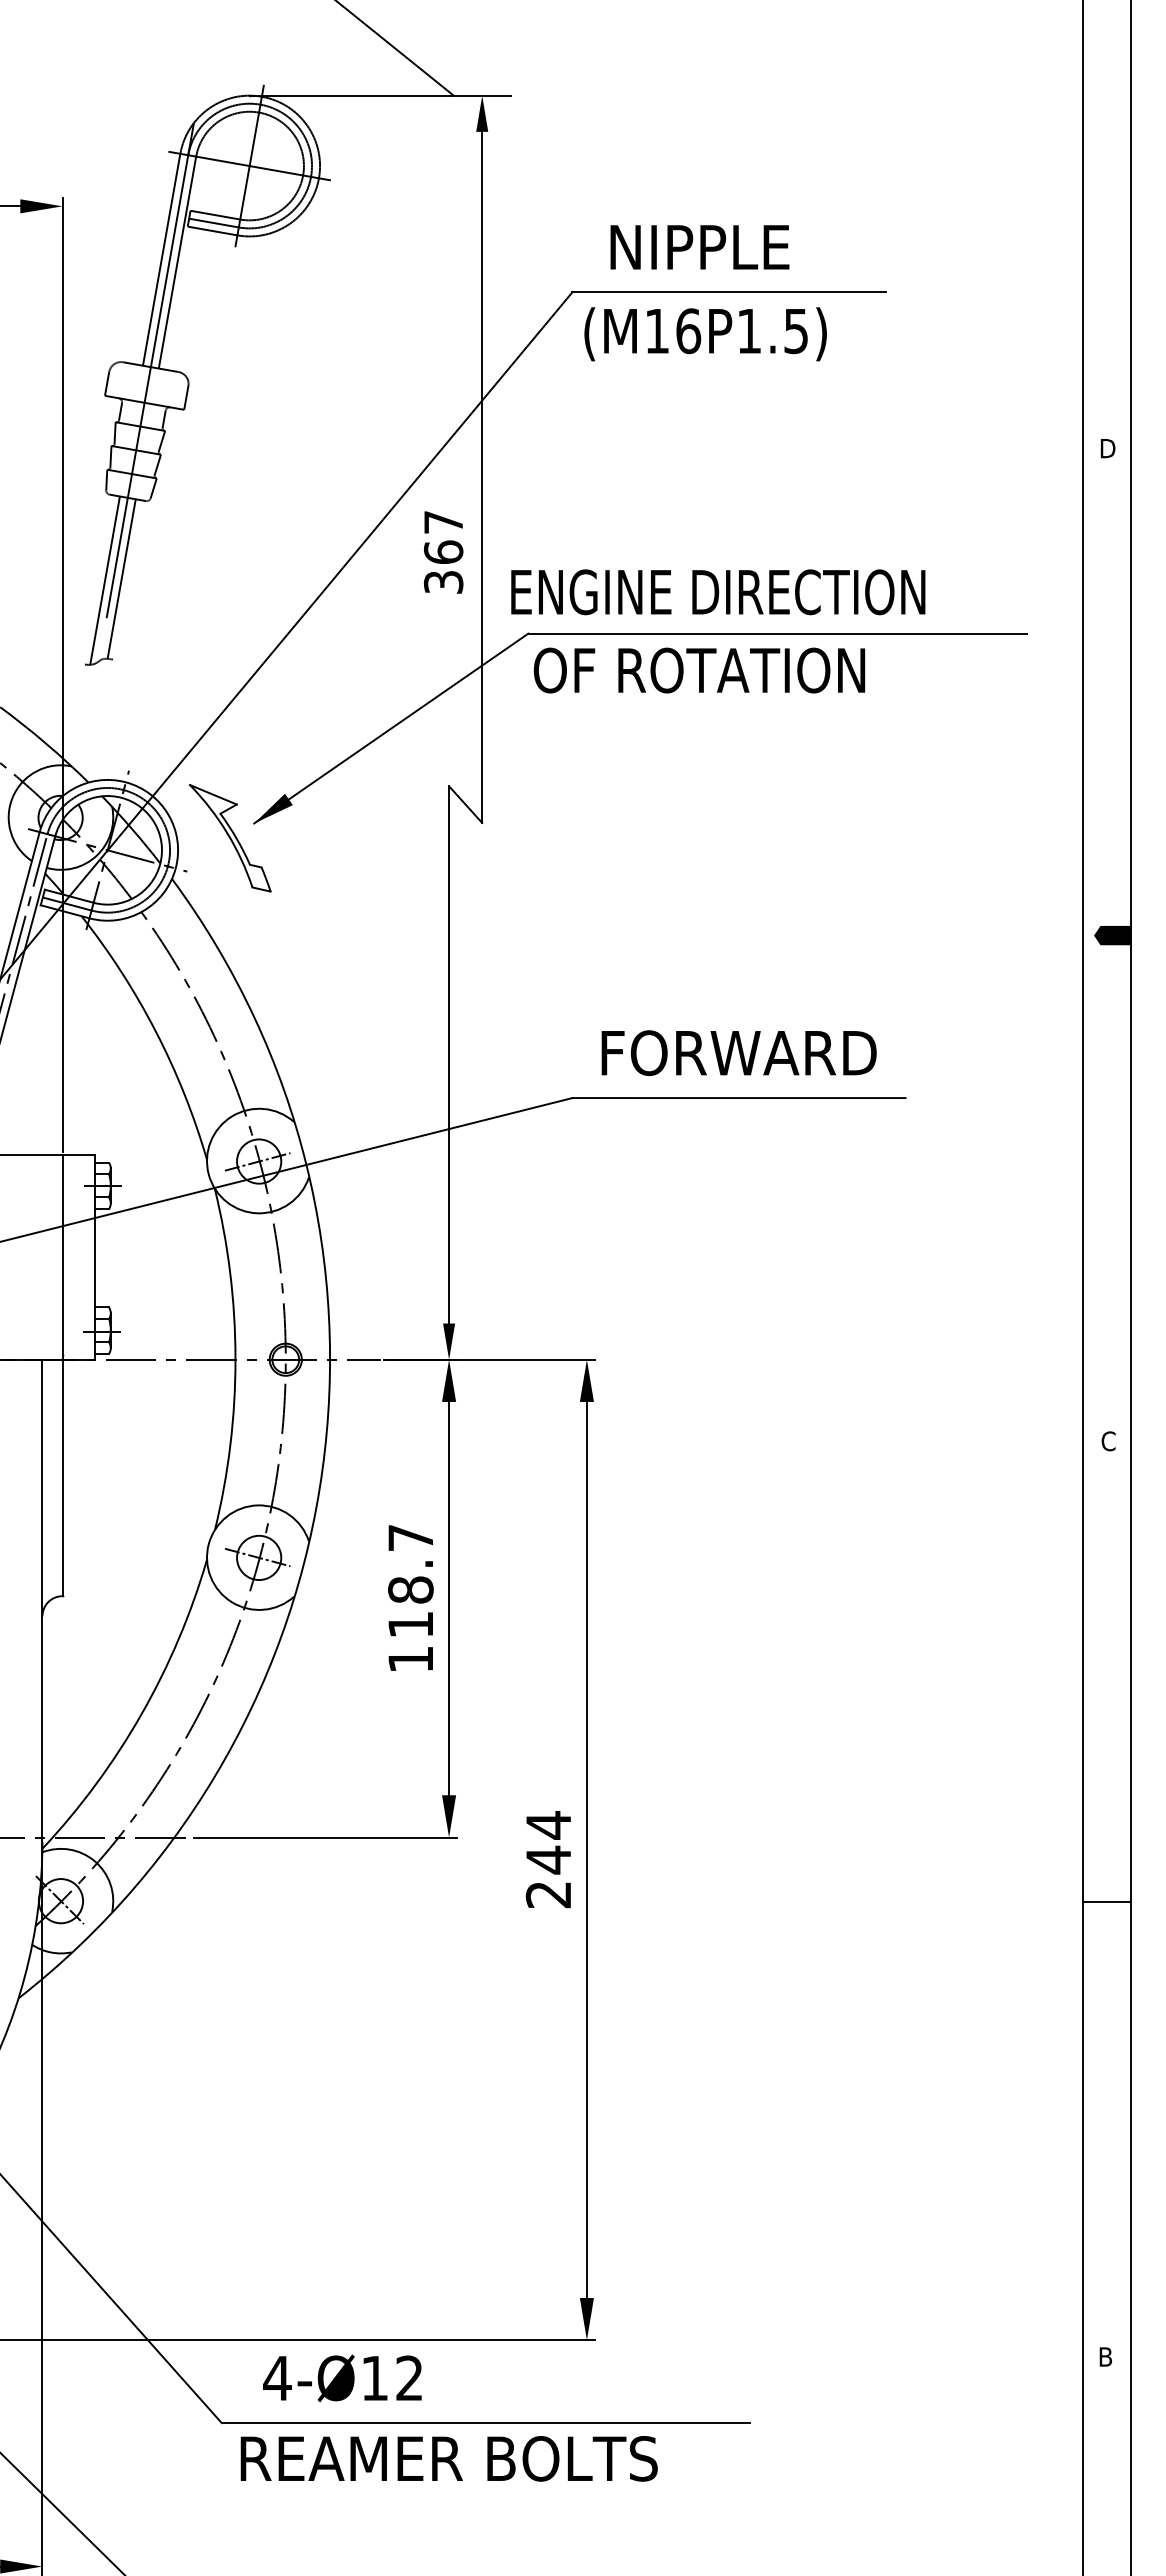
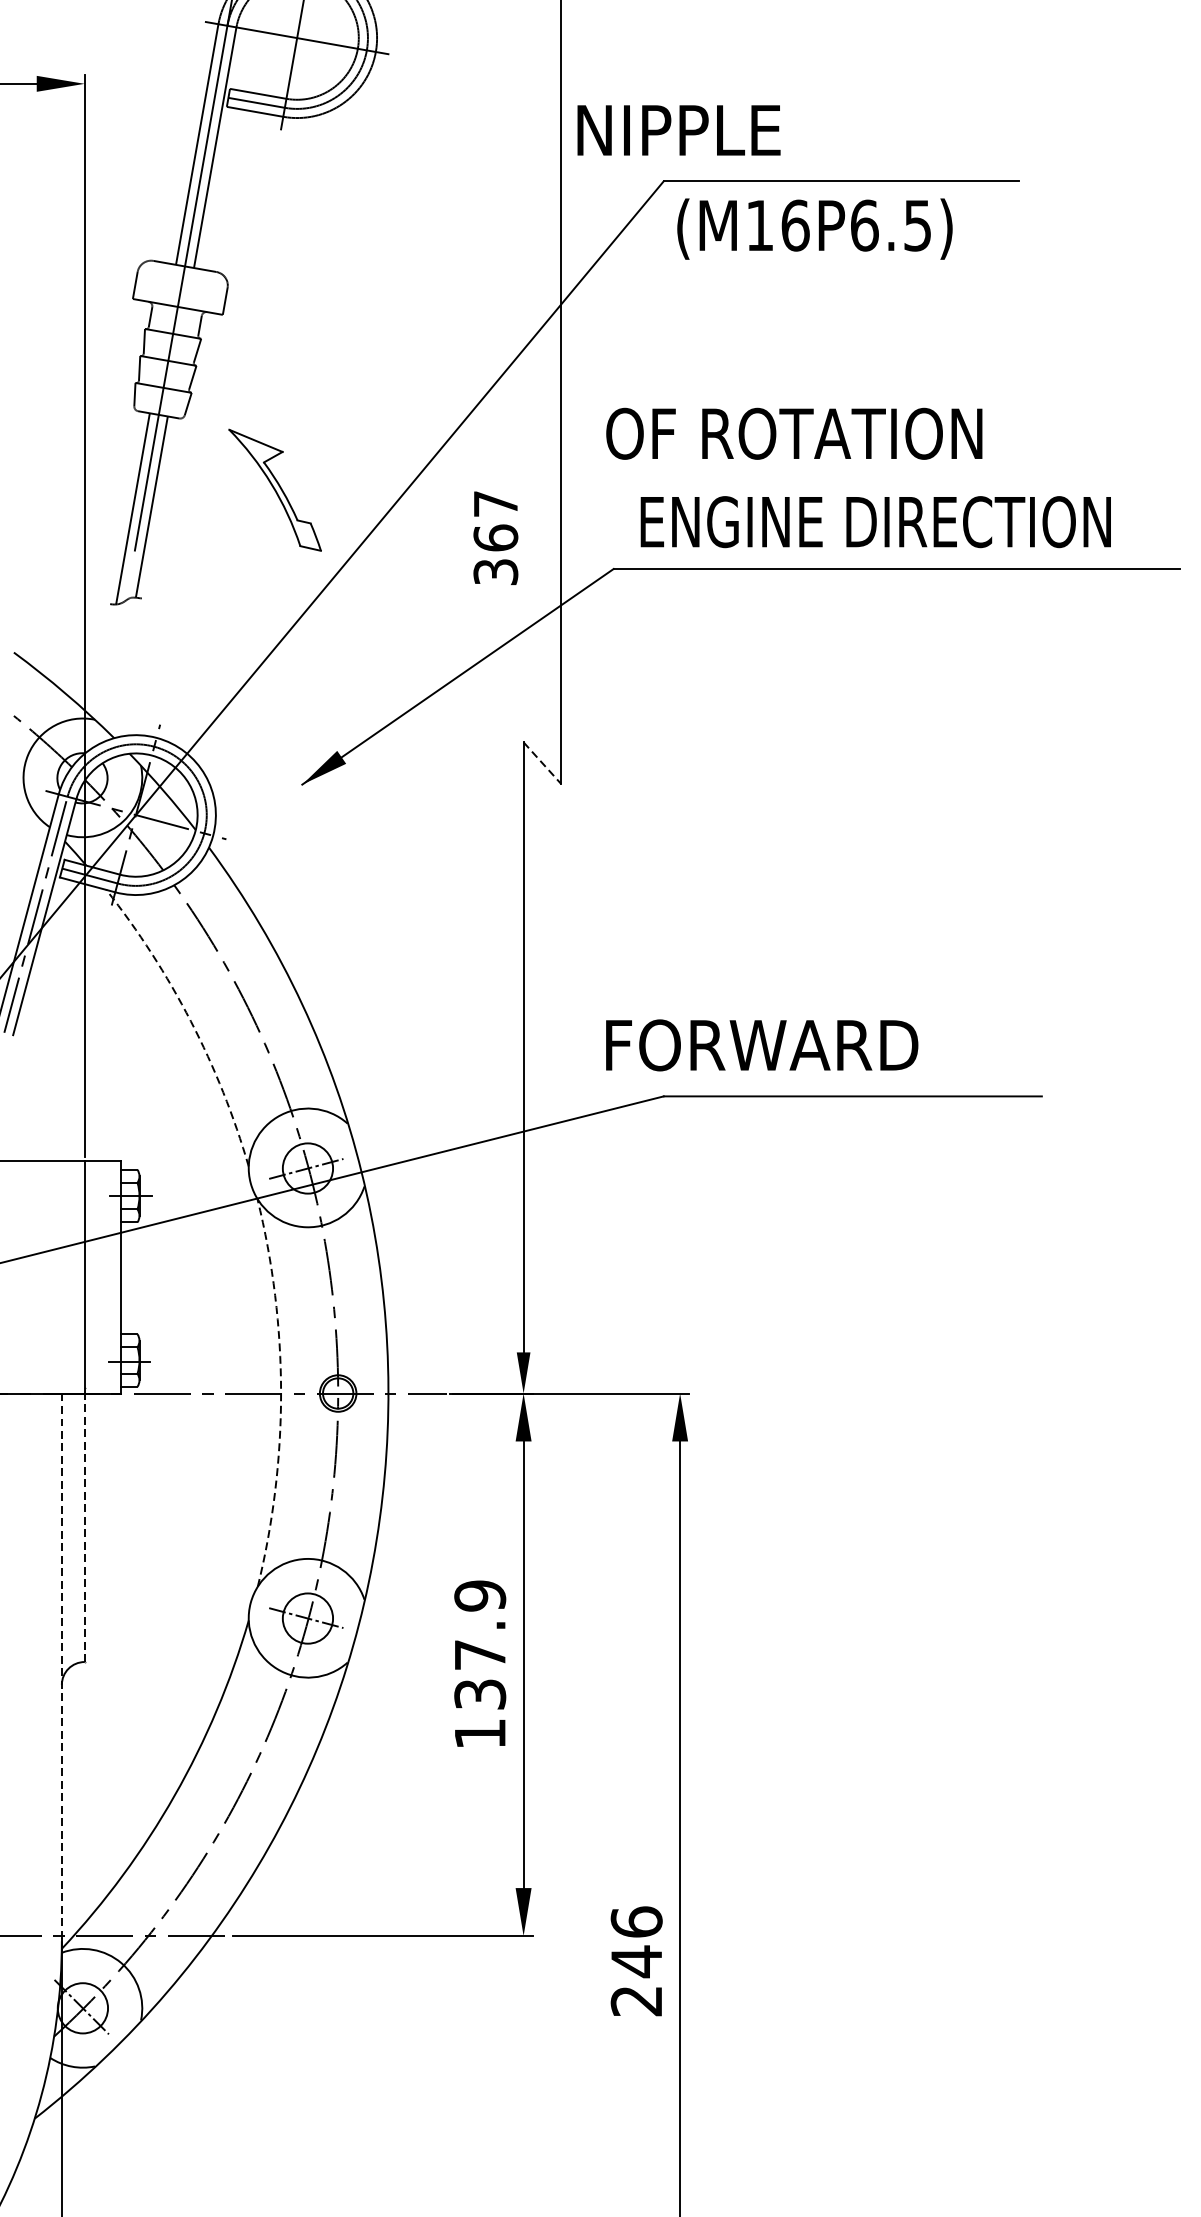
text: (699, 247) -> (678, 130), moved
text: (749, 331) -> (864, 225), (M16P1.5) -> (M16P6.5)
text: (443, 552) -> (495, 538), moved
text: (718, 592) -> (876, 522), moved
text: (699, 670) -> (794, 433), moved
line: (465, 804) -> (542, 763), solid -> dashed
part: (229, 838) -> (274, 490), moved
arc: (156, 1031) -> (191, 1020), solid -> dashed
text: (738, 1052) -> (761, 1044), moved
arc: (235, 1359) -> (281, 1393), solid -> dashed
line: (62, 1477) -> (84, 1527), solid -> dashed
text: (410, 1580) -> (479, 1644), 118.7 -> 137.9
line: (42, 1601) -> (61, 1668), solid -> dashed
text: (548, 1825) -> (636, 1922), 244 -> 246

